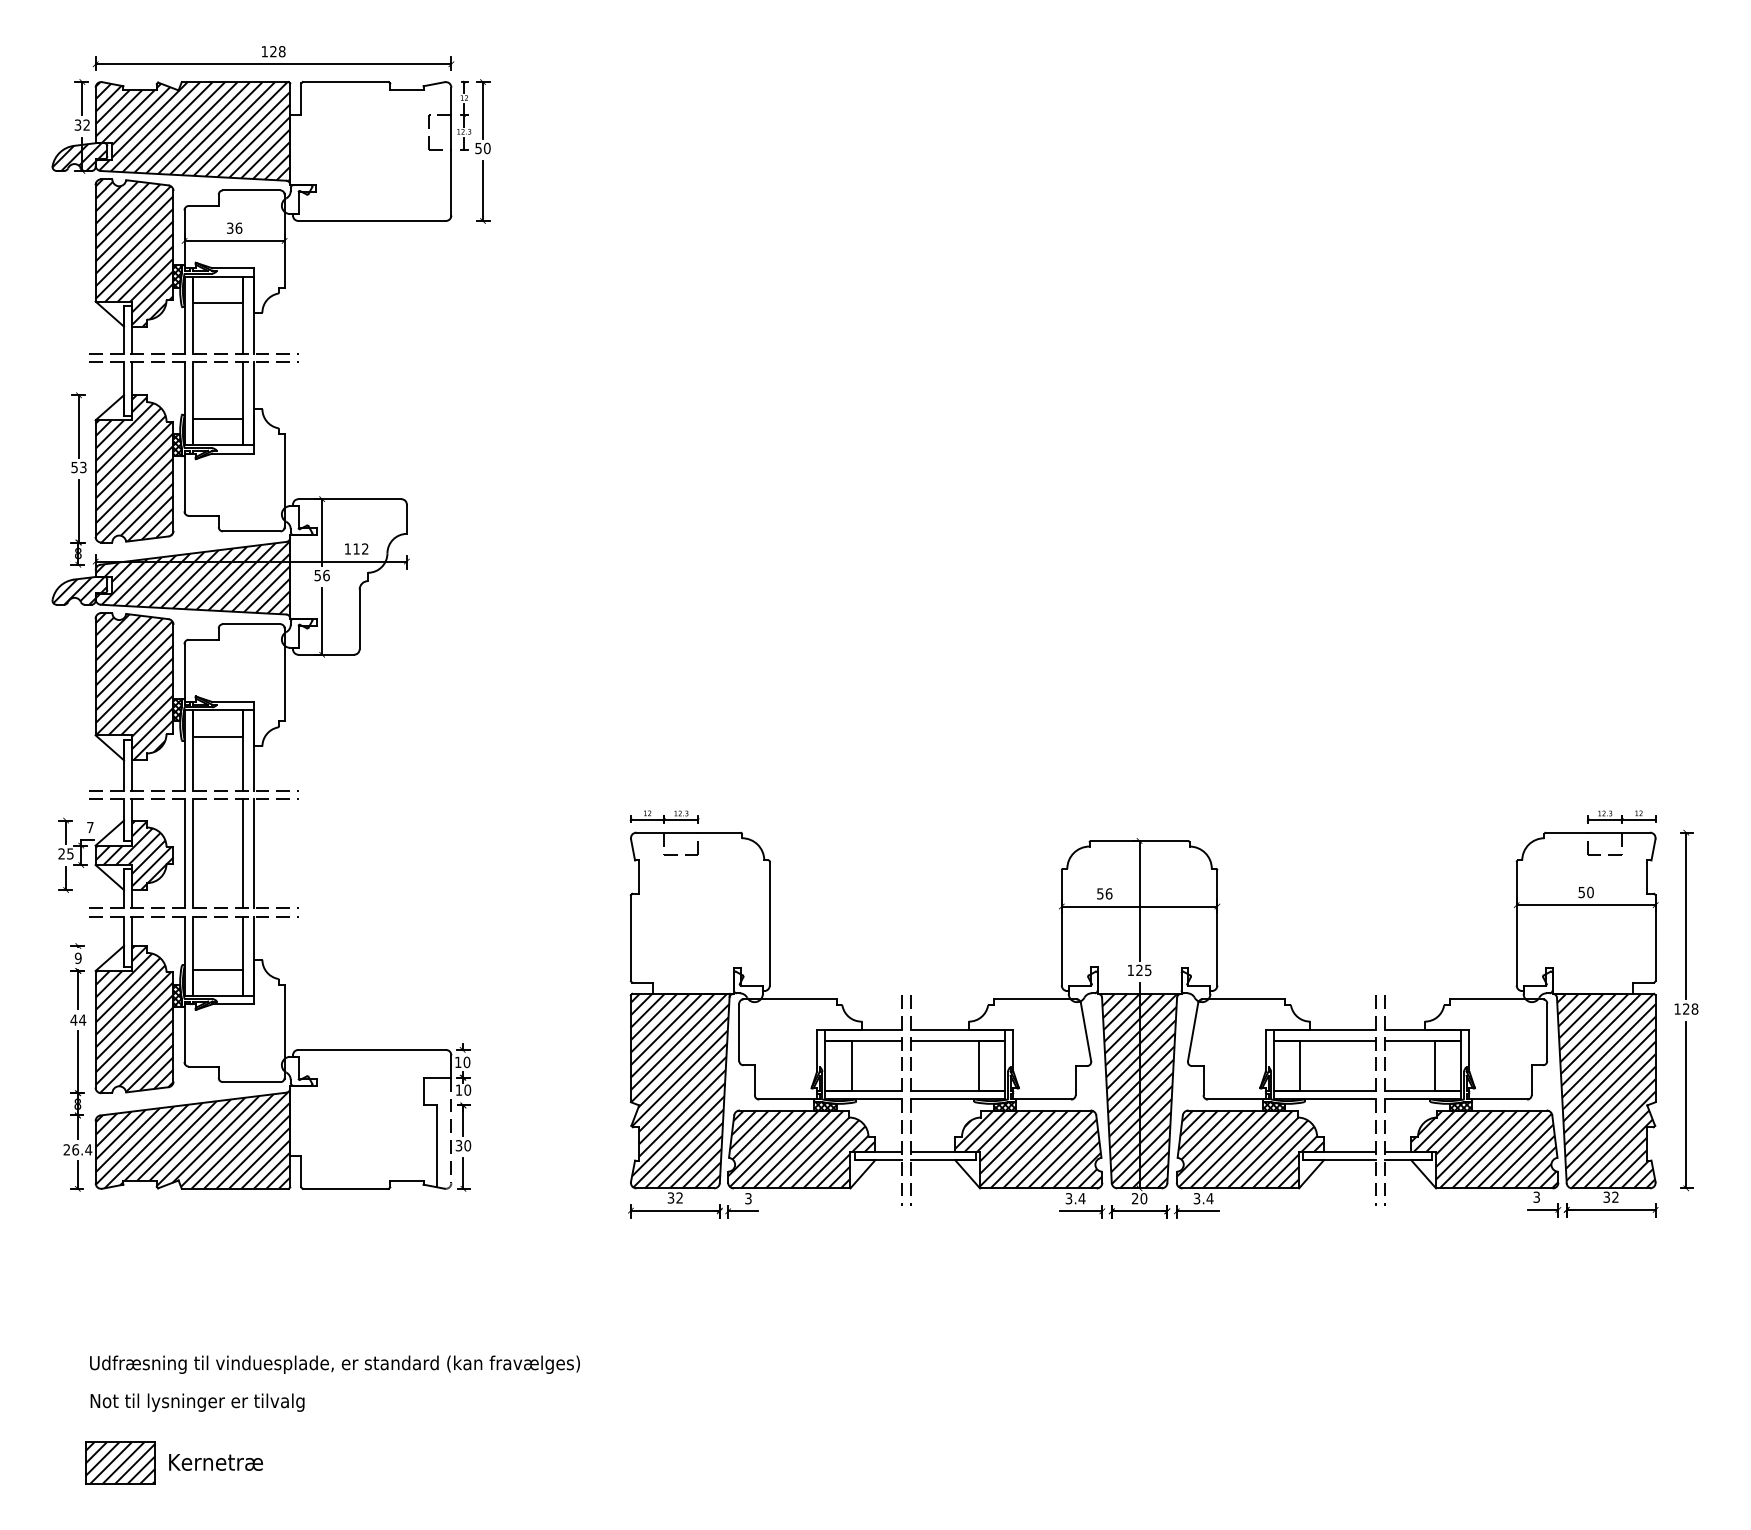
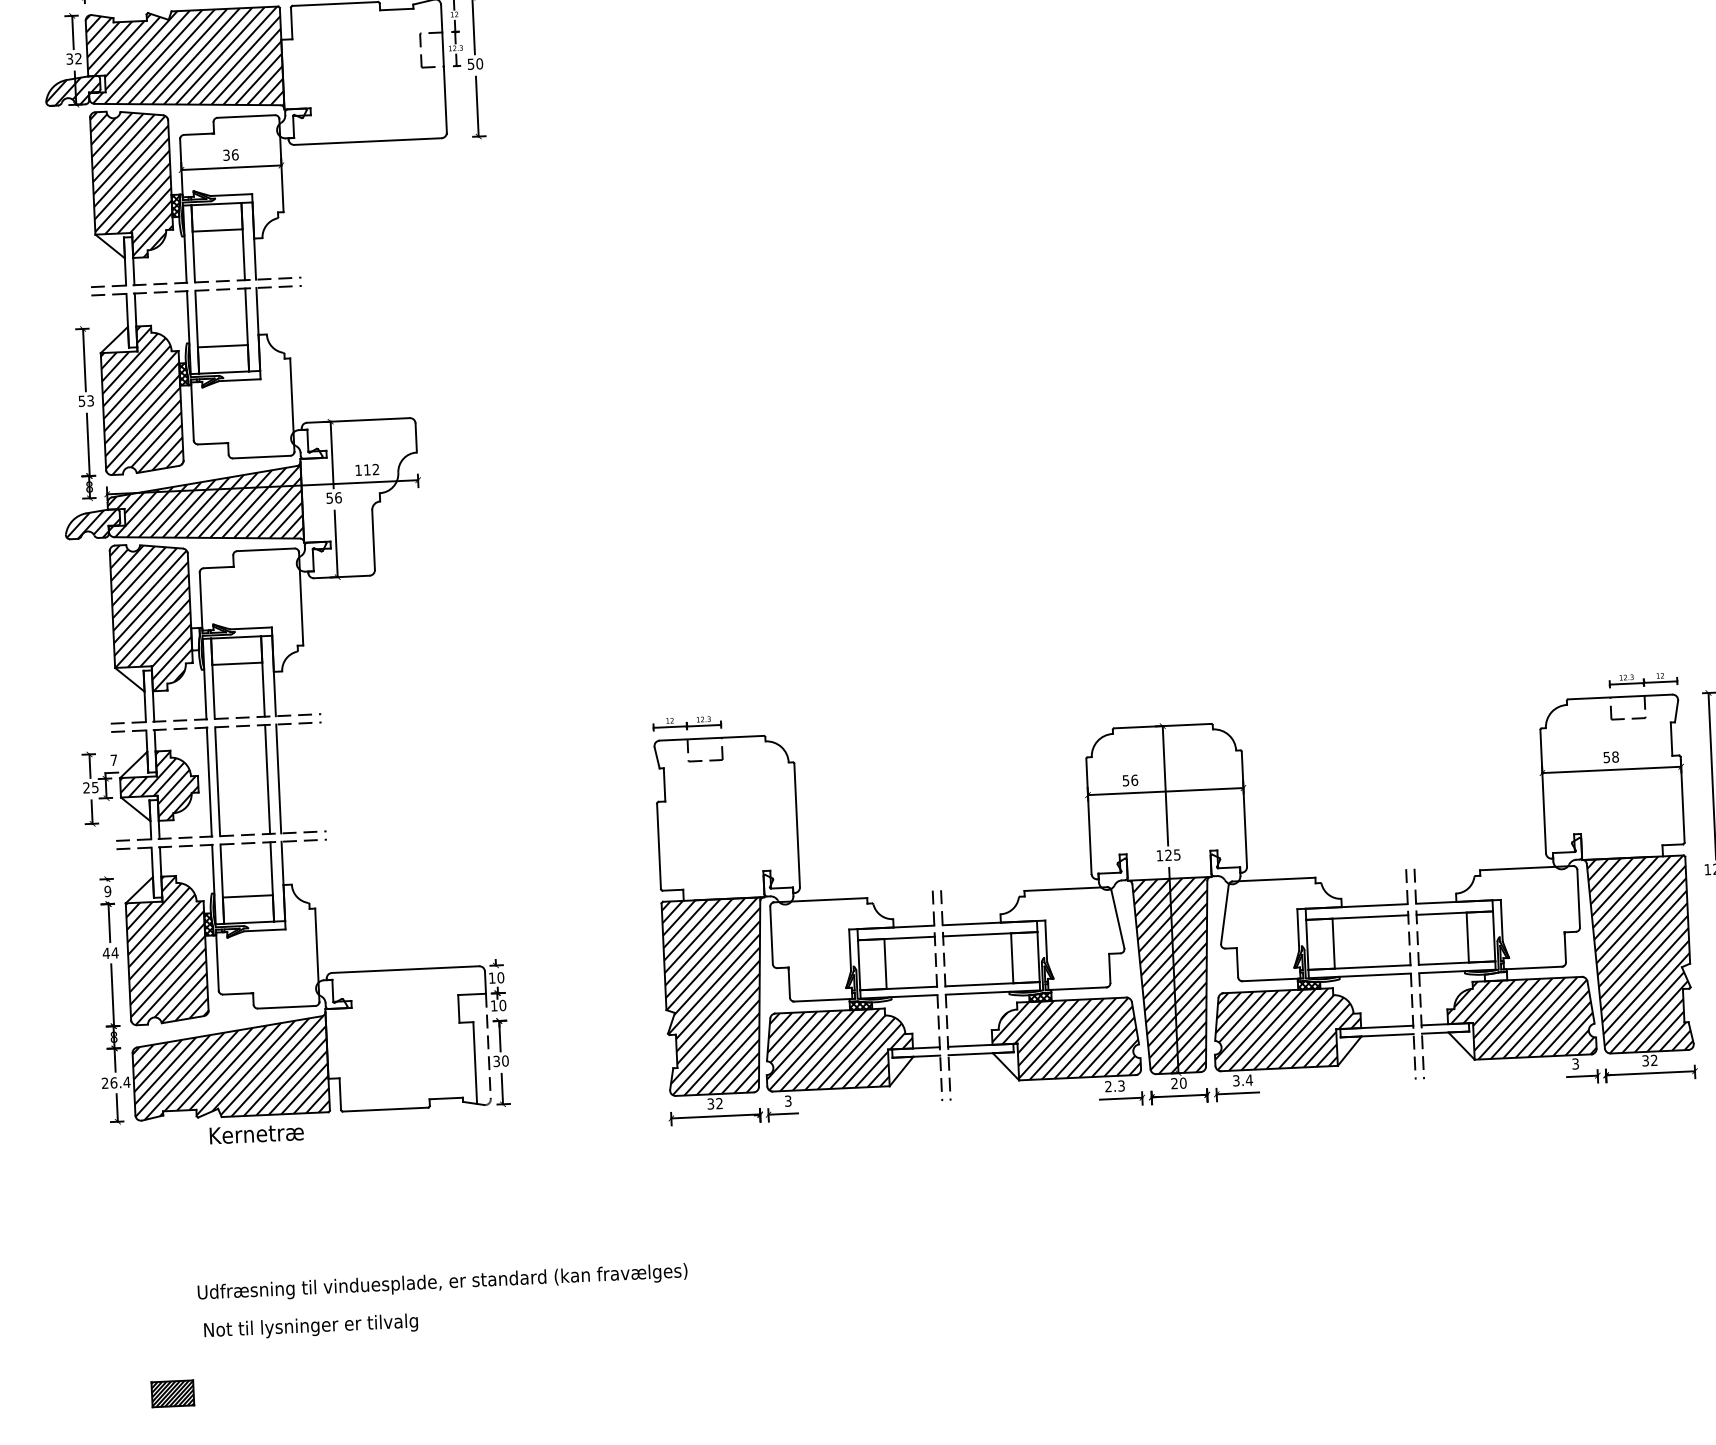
hatch: (177, 710) -> (195, 639), removed
text: (1590, 892) -> (1615, 757), 50 -> 58
hatch: (1460, 1106) -> (1495, 976), removed
text: (1075, 1198) -> (1114, 1086), 3.4 -> 2.3
text: (334, 1364) -> (442, 1282), moved
text: (197, 1402) -> (311, 1326), moved
part: (120, 1462) -> (172, 1393), size x0.6
text: (215, 1462) -> (256, 1134), moved

